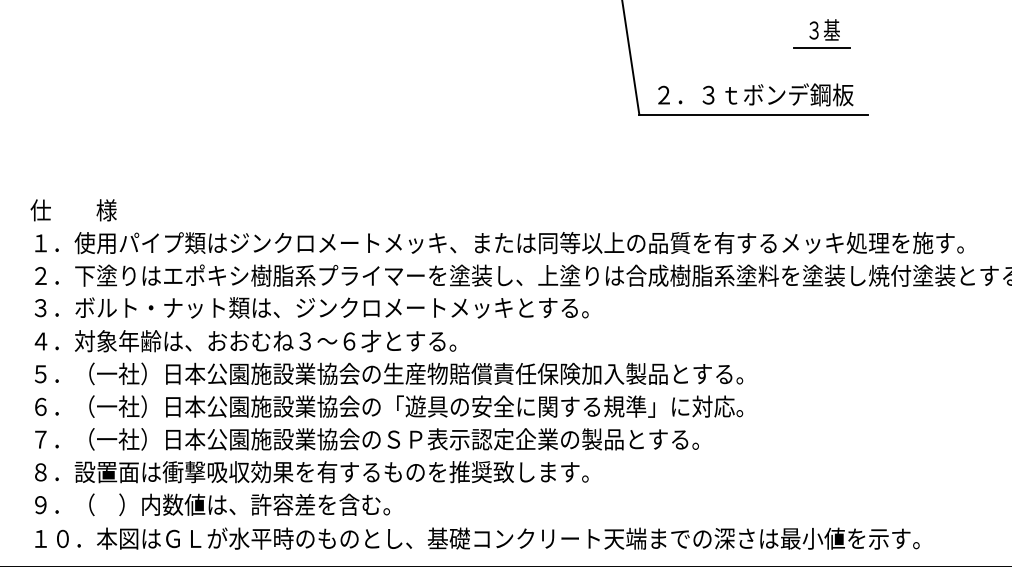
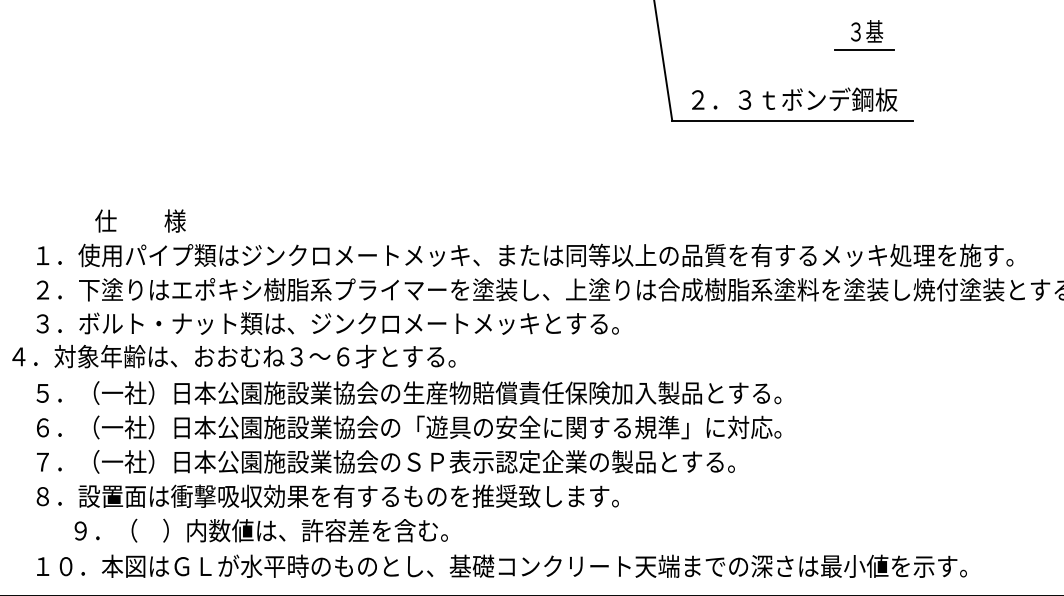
text: (73, 210) -> (140, 221), moved
text: (245, 341) -> (233, 356), moved
text: (212, 504) -> (261, 530), moved

